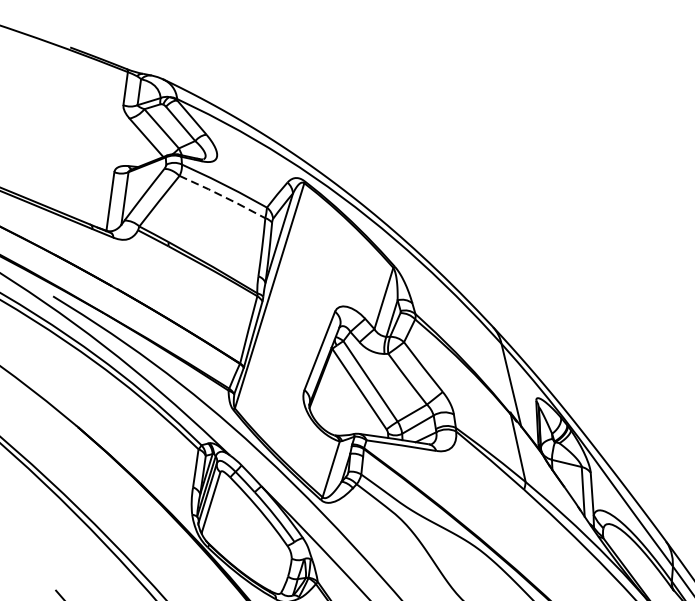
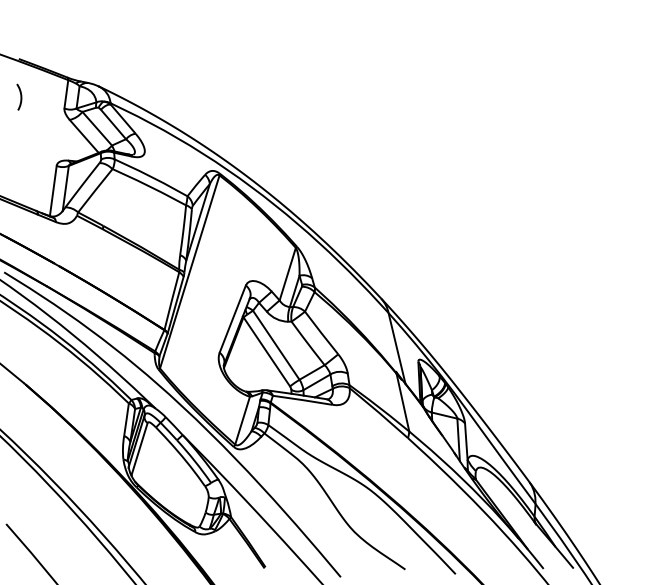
arc: (72, 91) -> (20, 96), added
line: (222, 196) -> (149, 186), dashed -> solid

